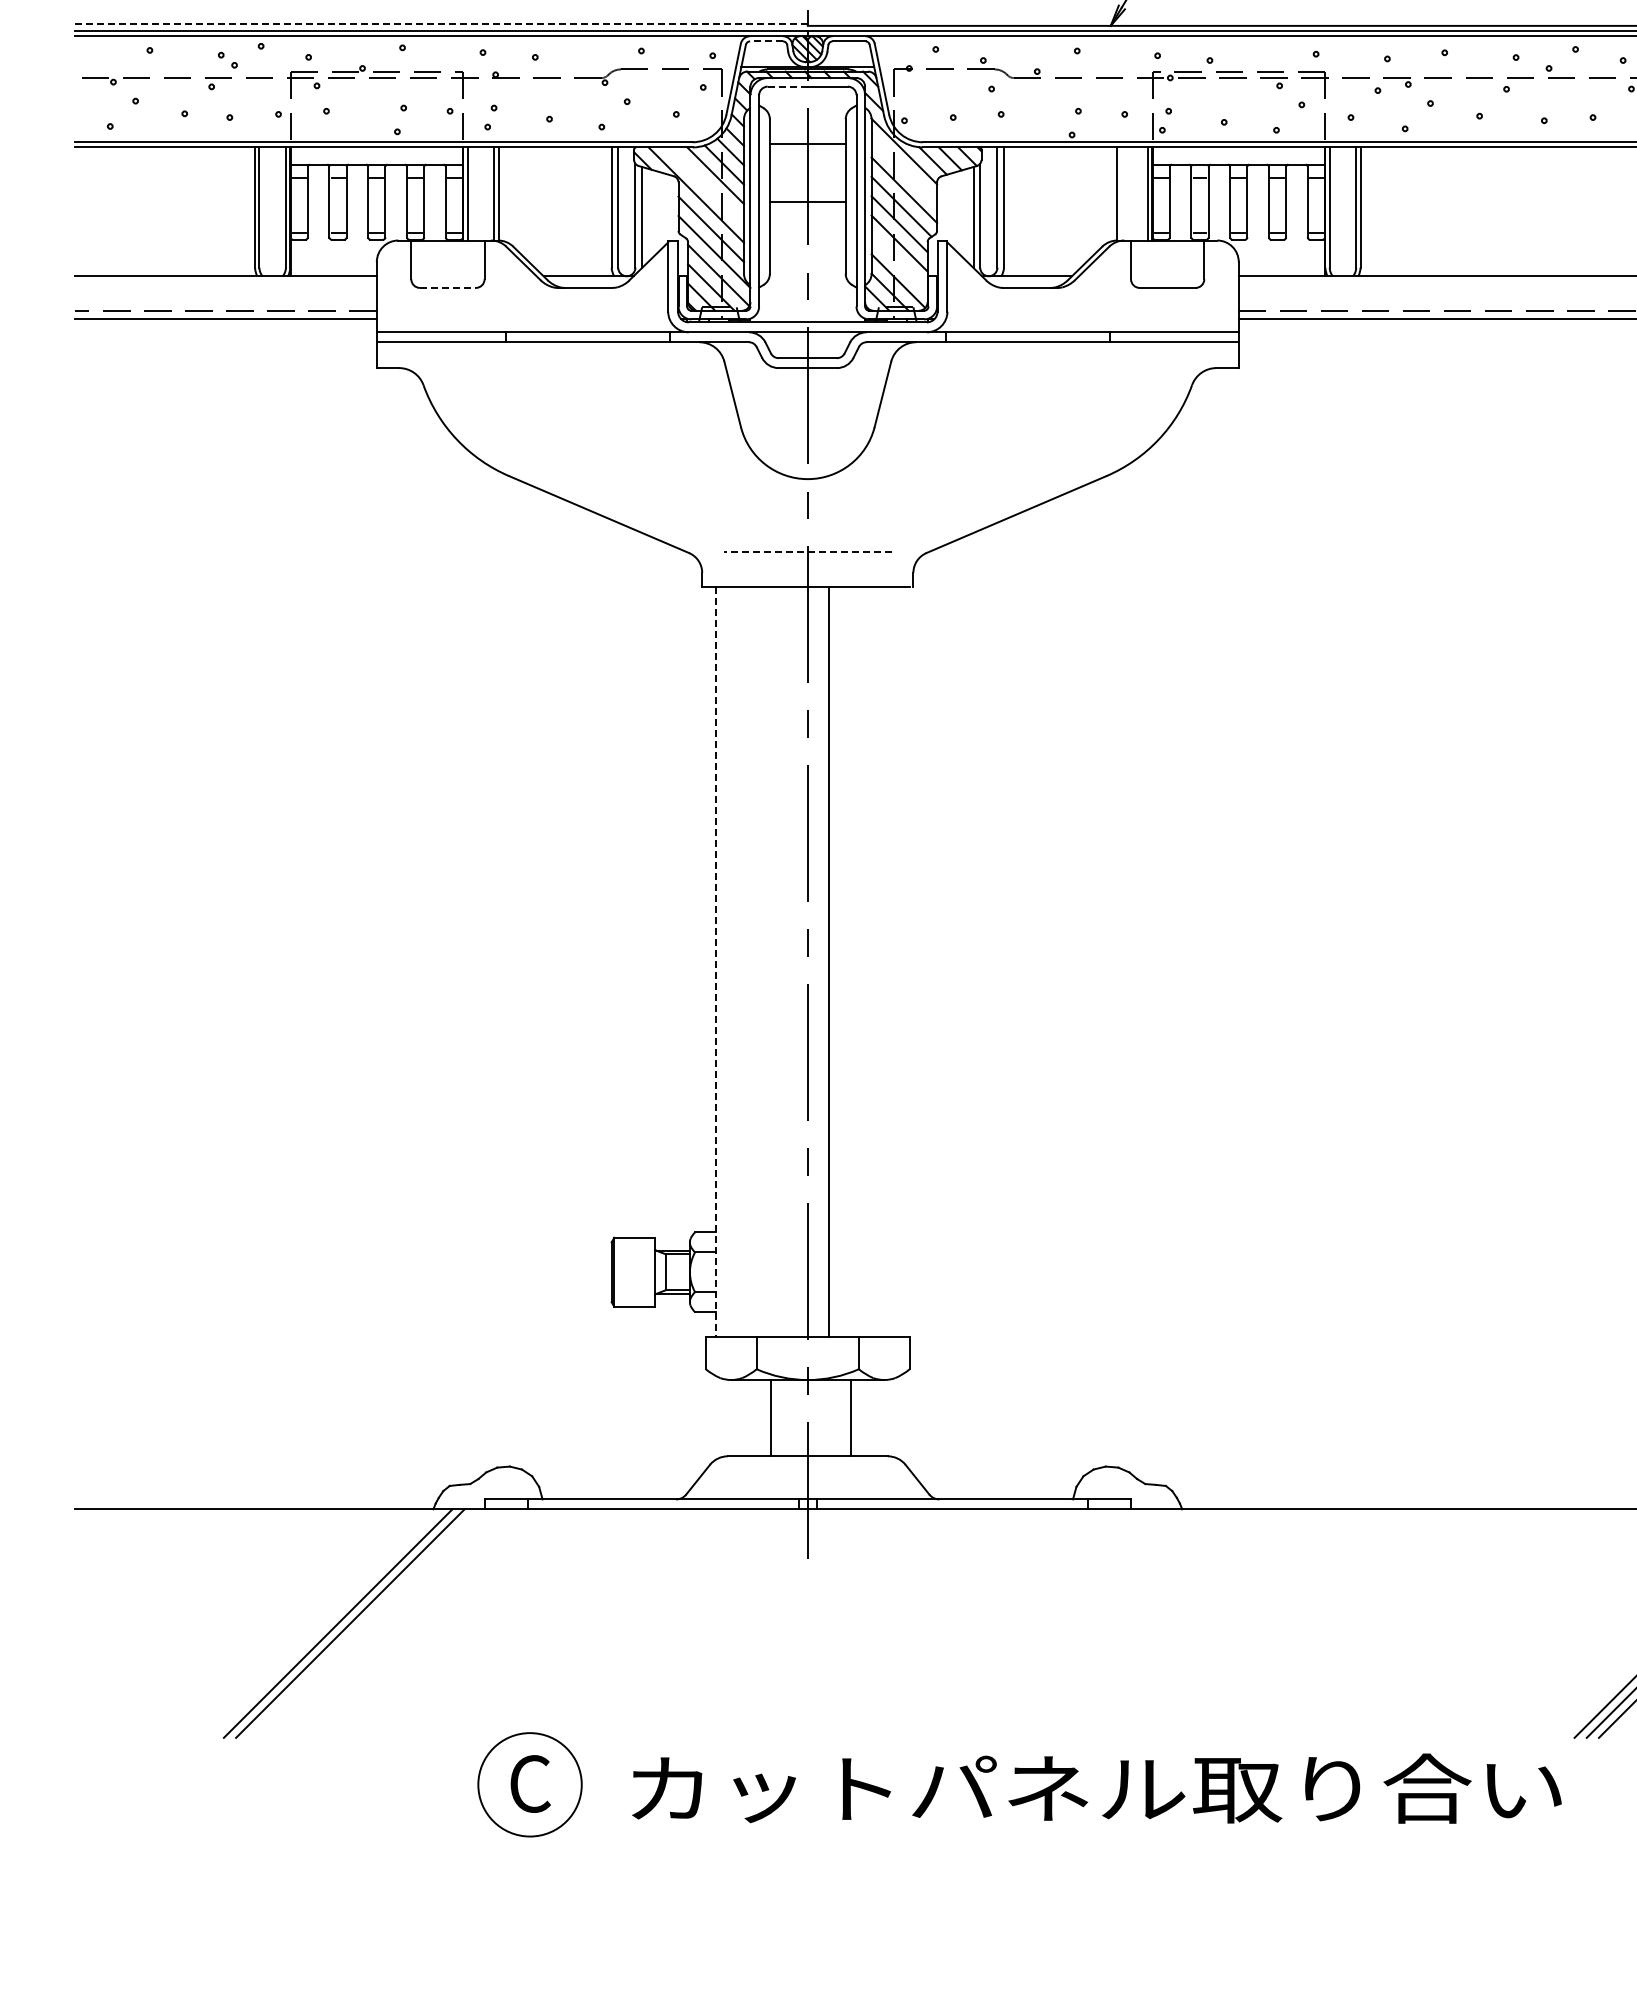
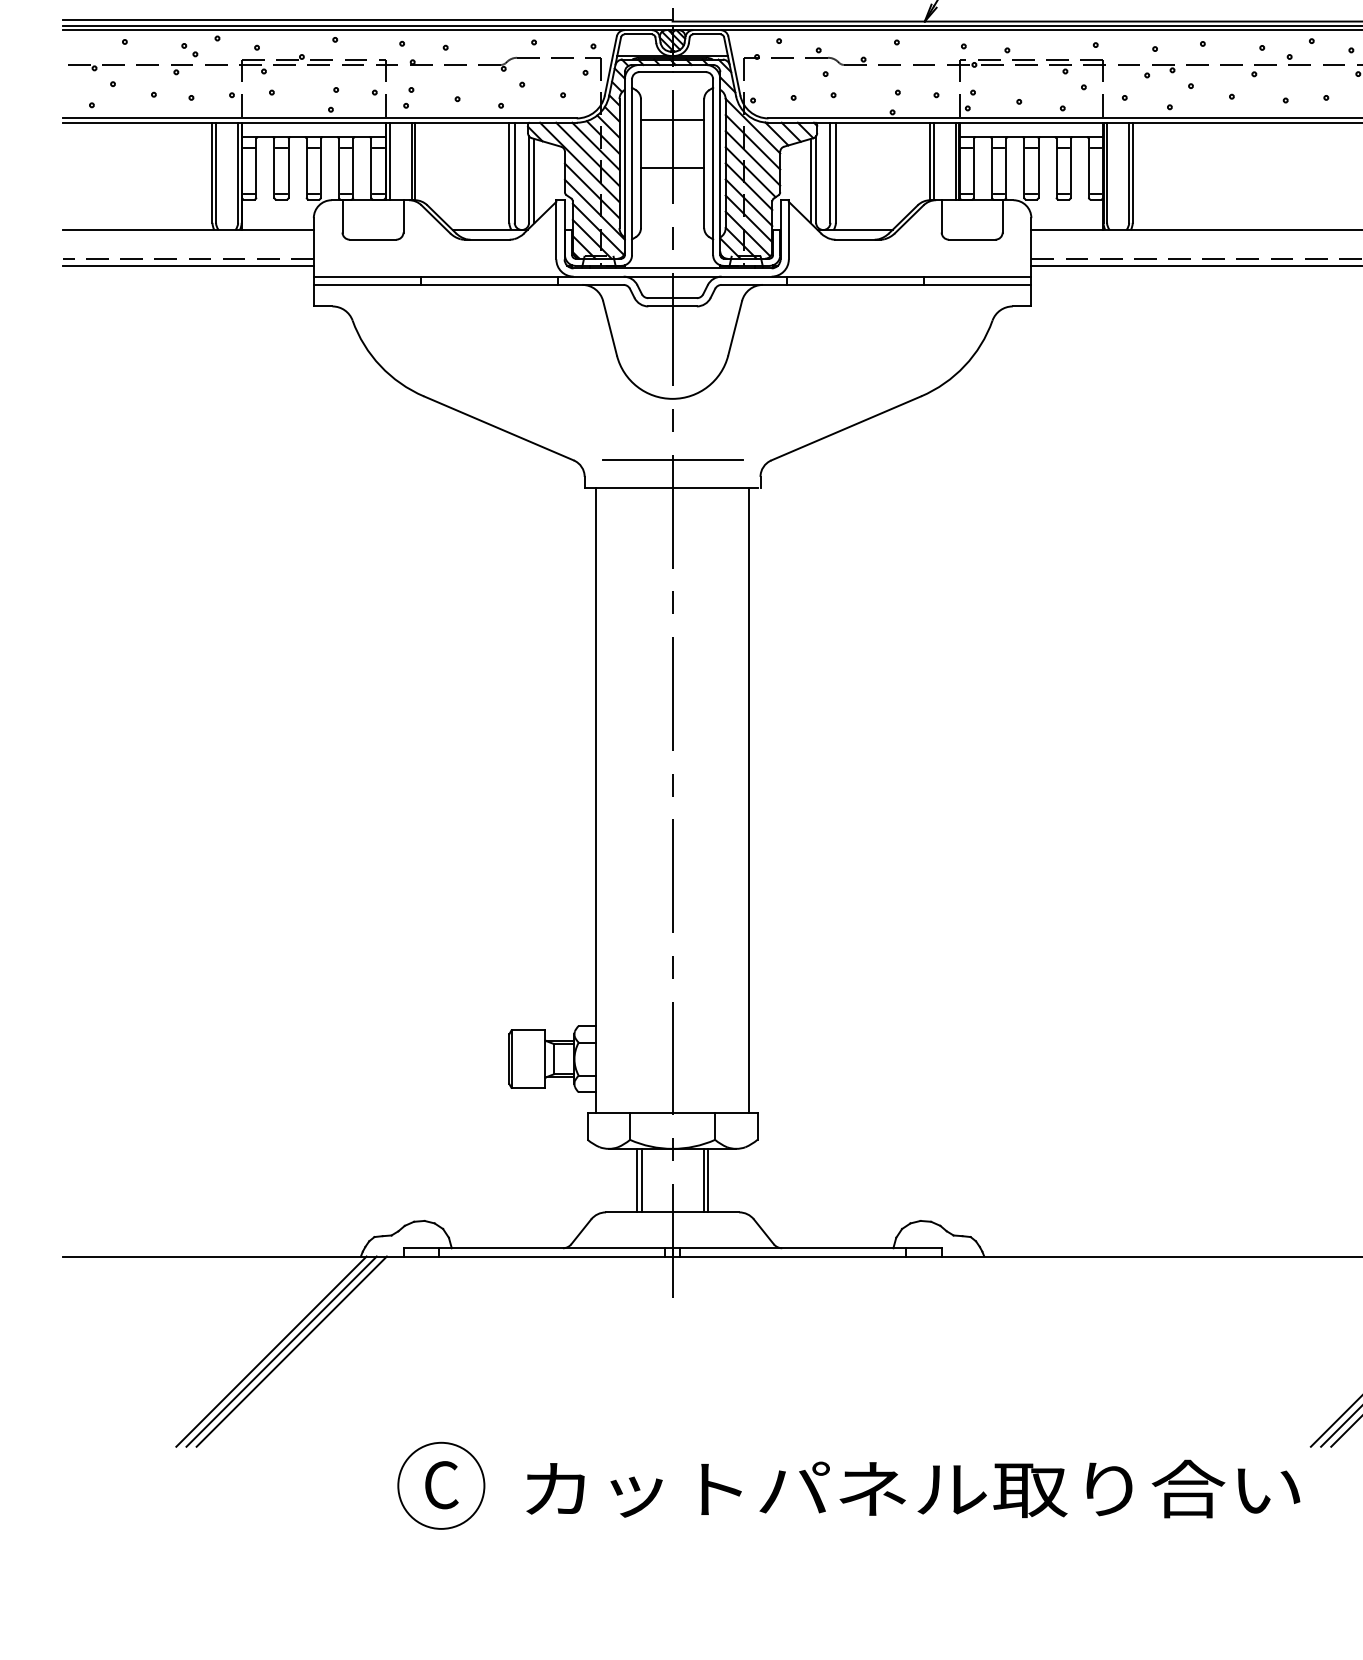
line: (440, 24) -> (366, 20), dashed -> solid
line: (766, 41) -> (638, 34), dashed -> solid
line: (788, 86) -> (656, 72), dashed -> solid
line: (904, 170) -> (753, 141), added
line: (706, 185) -> (588, 154), added
line: (1121, 193) -> (933, 161), added
line: (899, 262) -> (748, 218), added
line: (448, 287) -> (373, 239), dashed -> solid
line: (807, 552) -> (672, 459), dashed -> solid
line: (828, 961) -> (748, 800), moved
line: (715, 962) -> (595, 801), dashed -> solid
line: (764, 1418) -> (636, 1180), added
line: (845, 1418) -> (703, 1180), added
line: (325, 1623) -> (271, 1351), added

